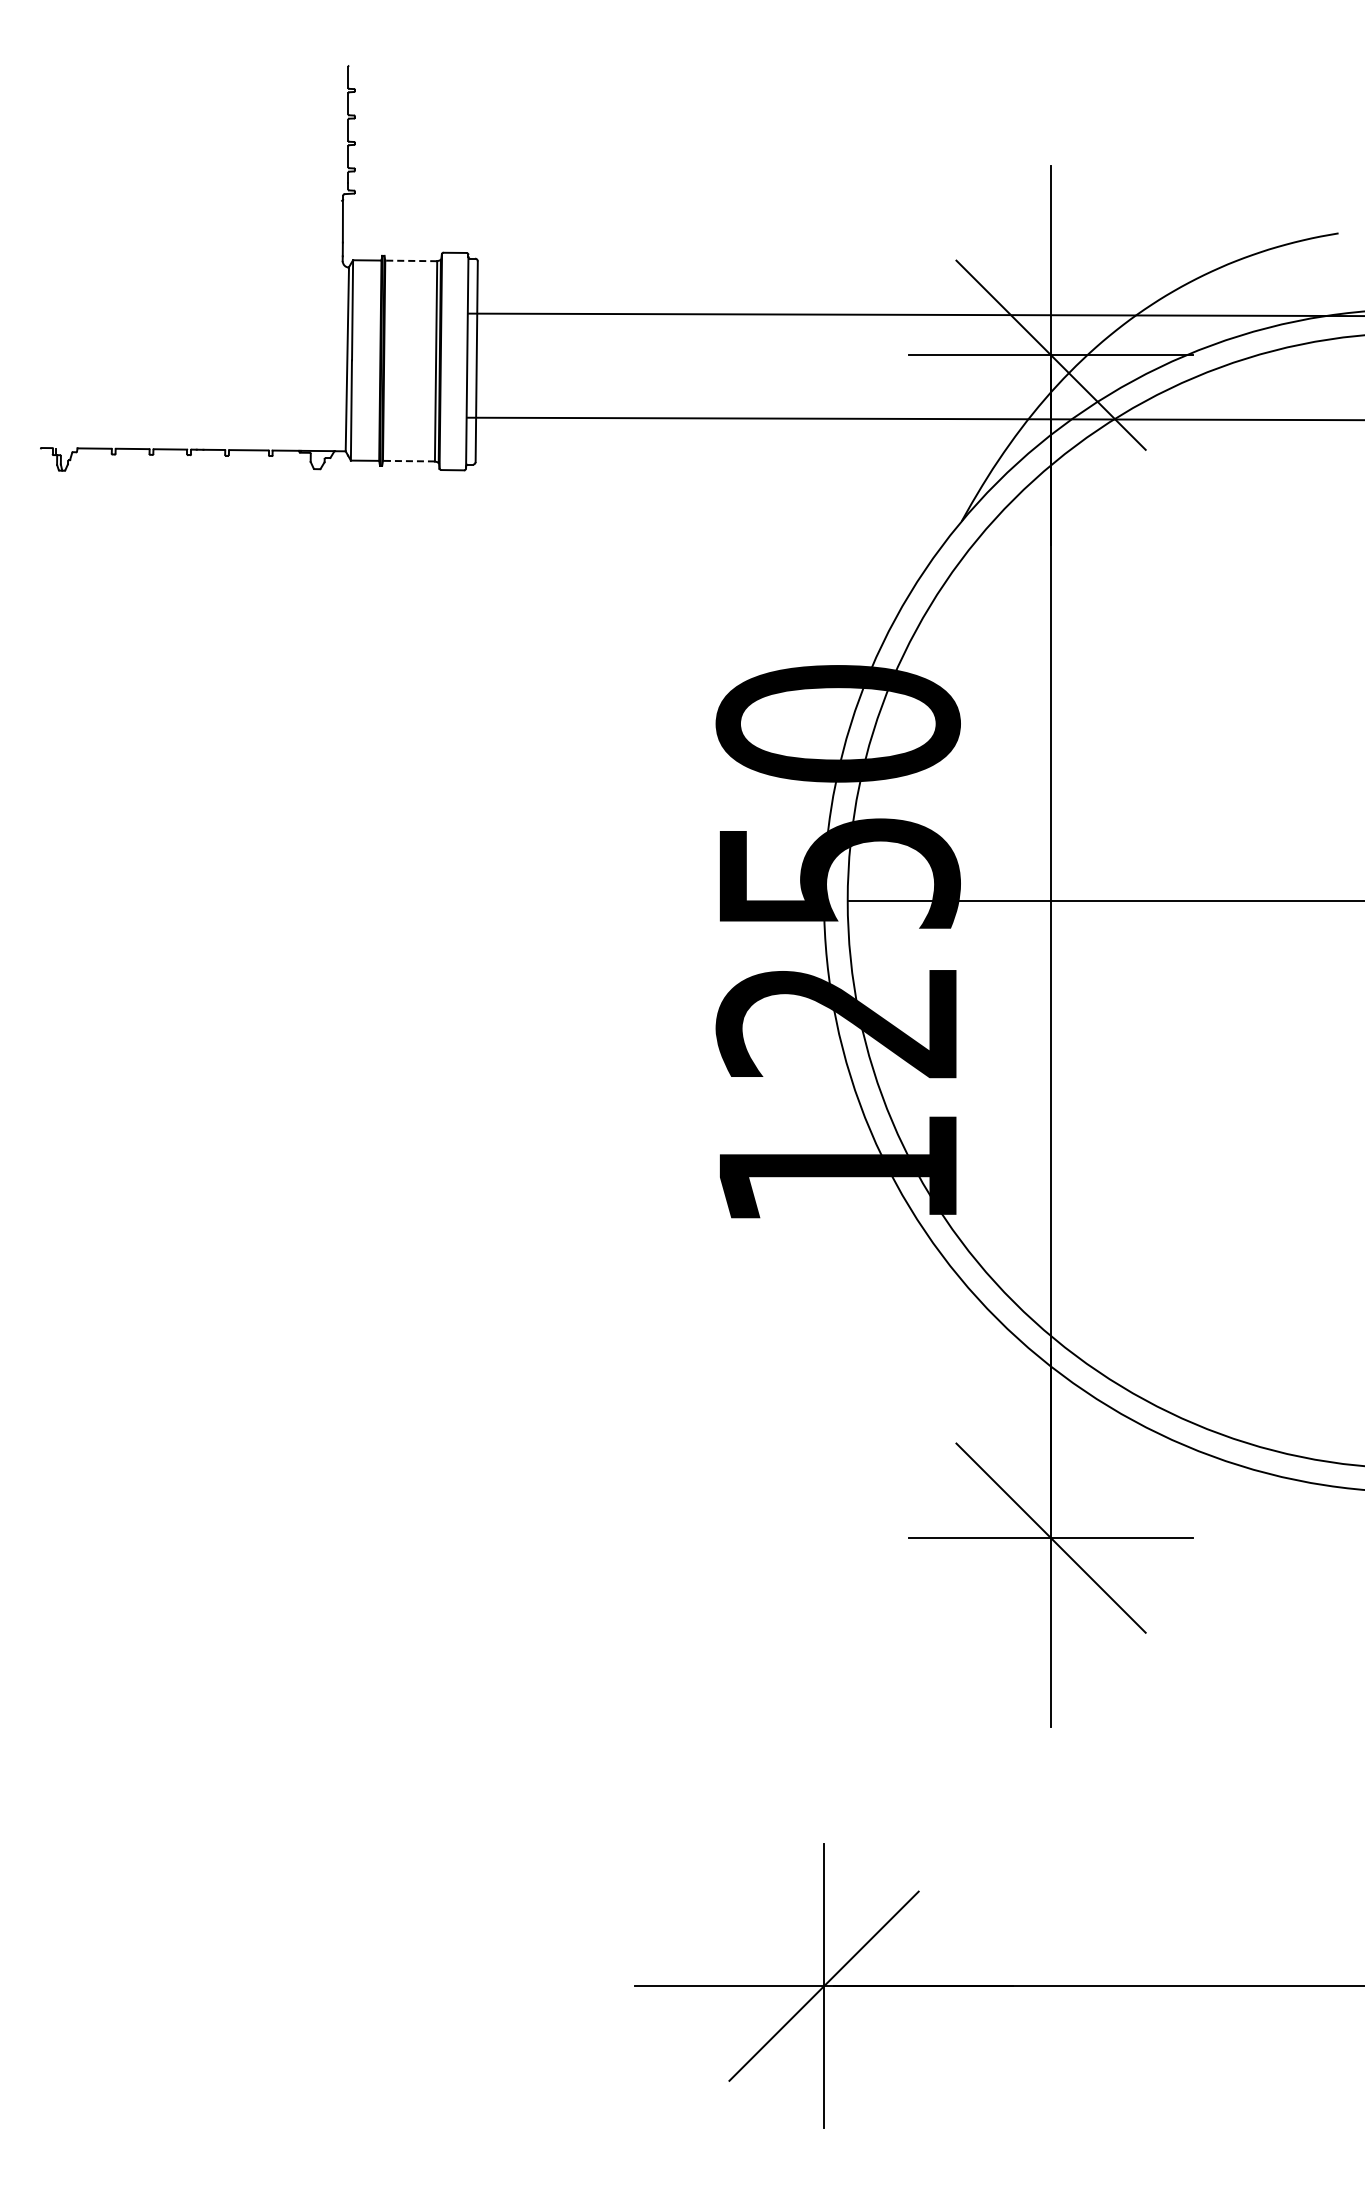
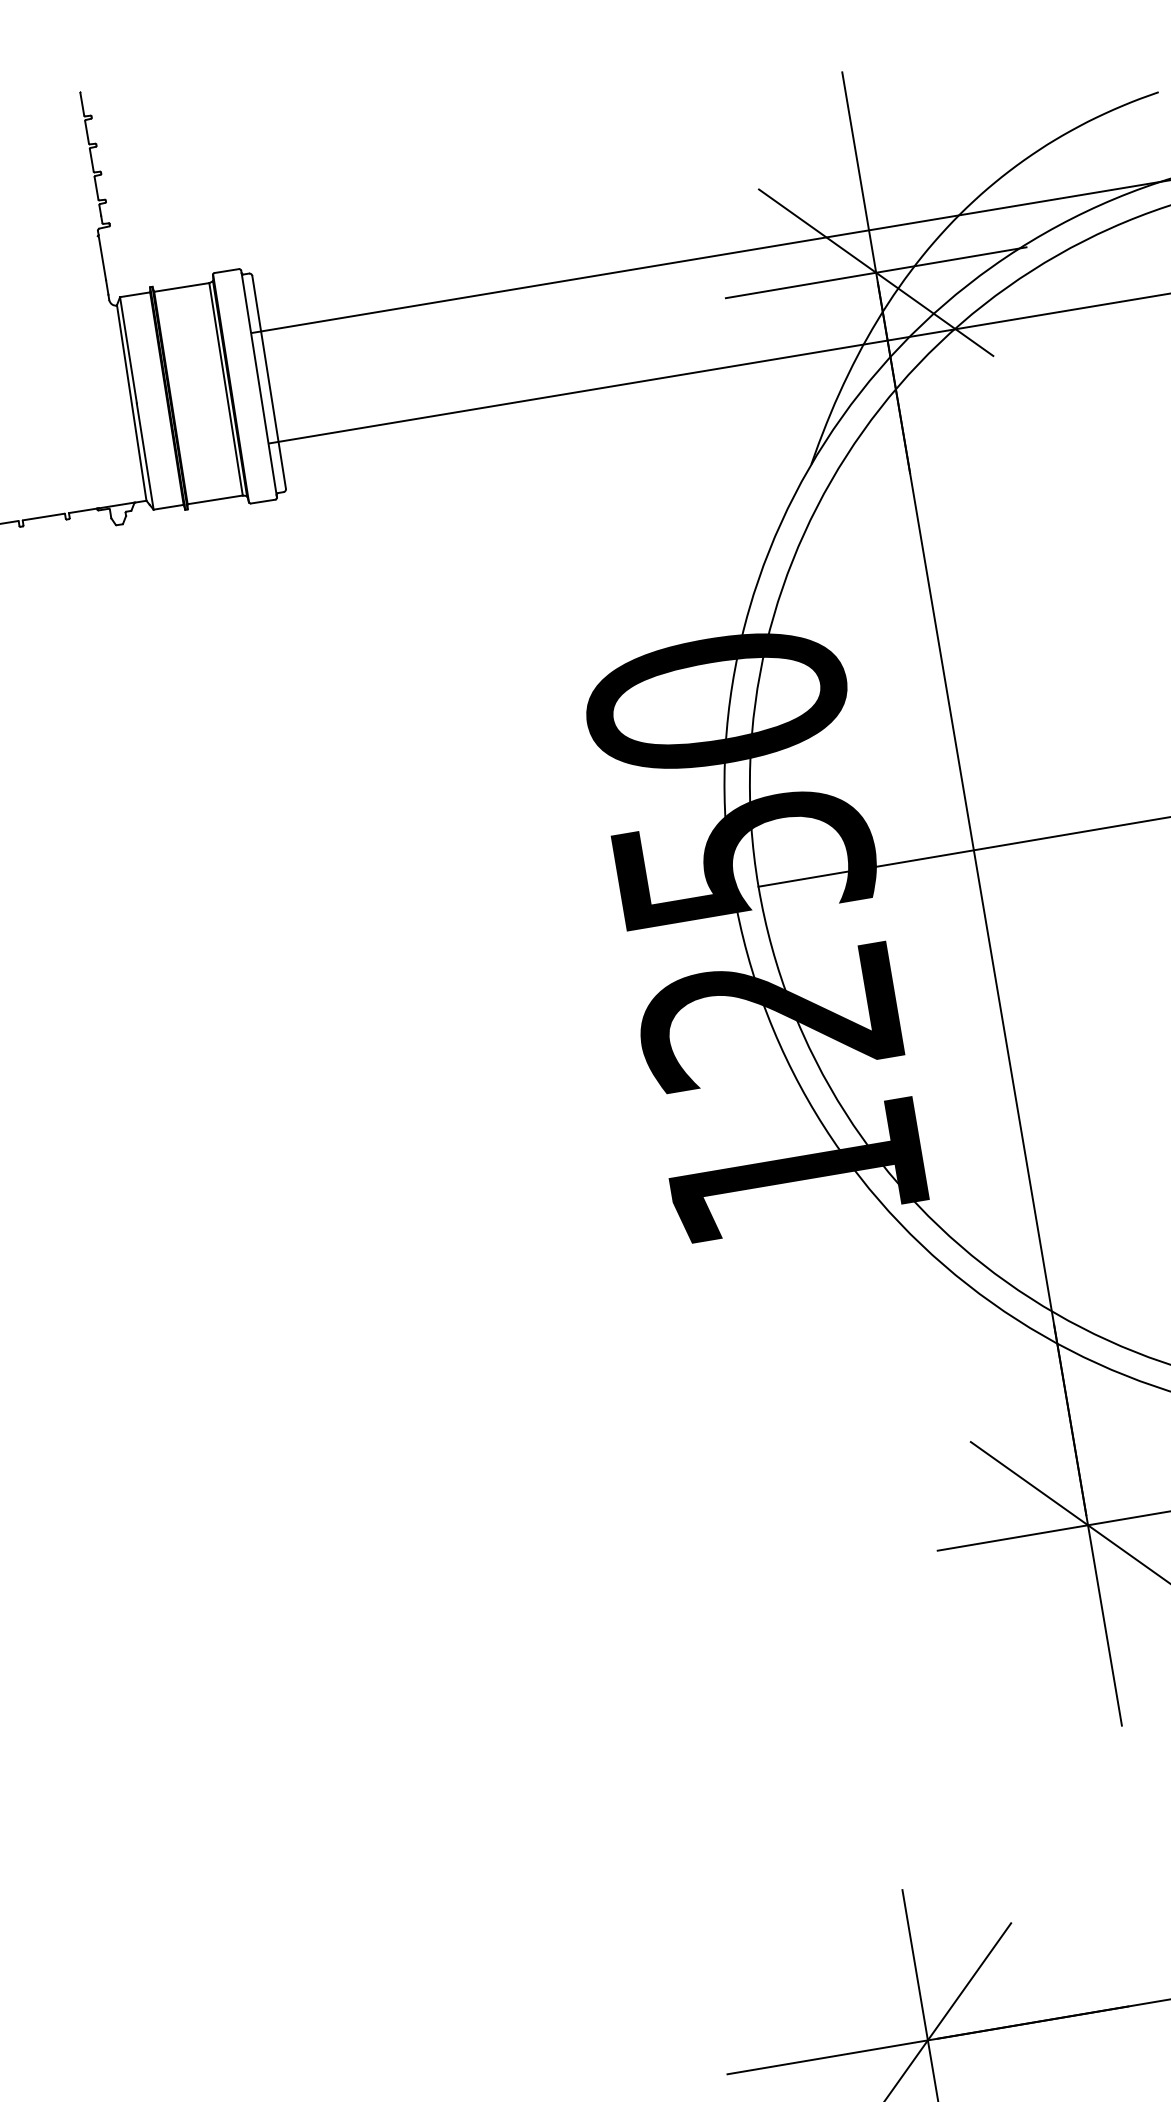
line: (411, 260) -> (181, 286), dashed -> solid
line: (408, 461) -> (214, 500), dashed -> solid

